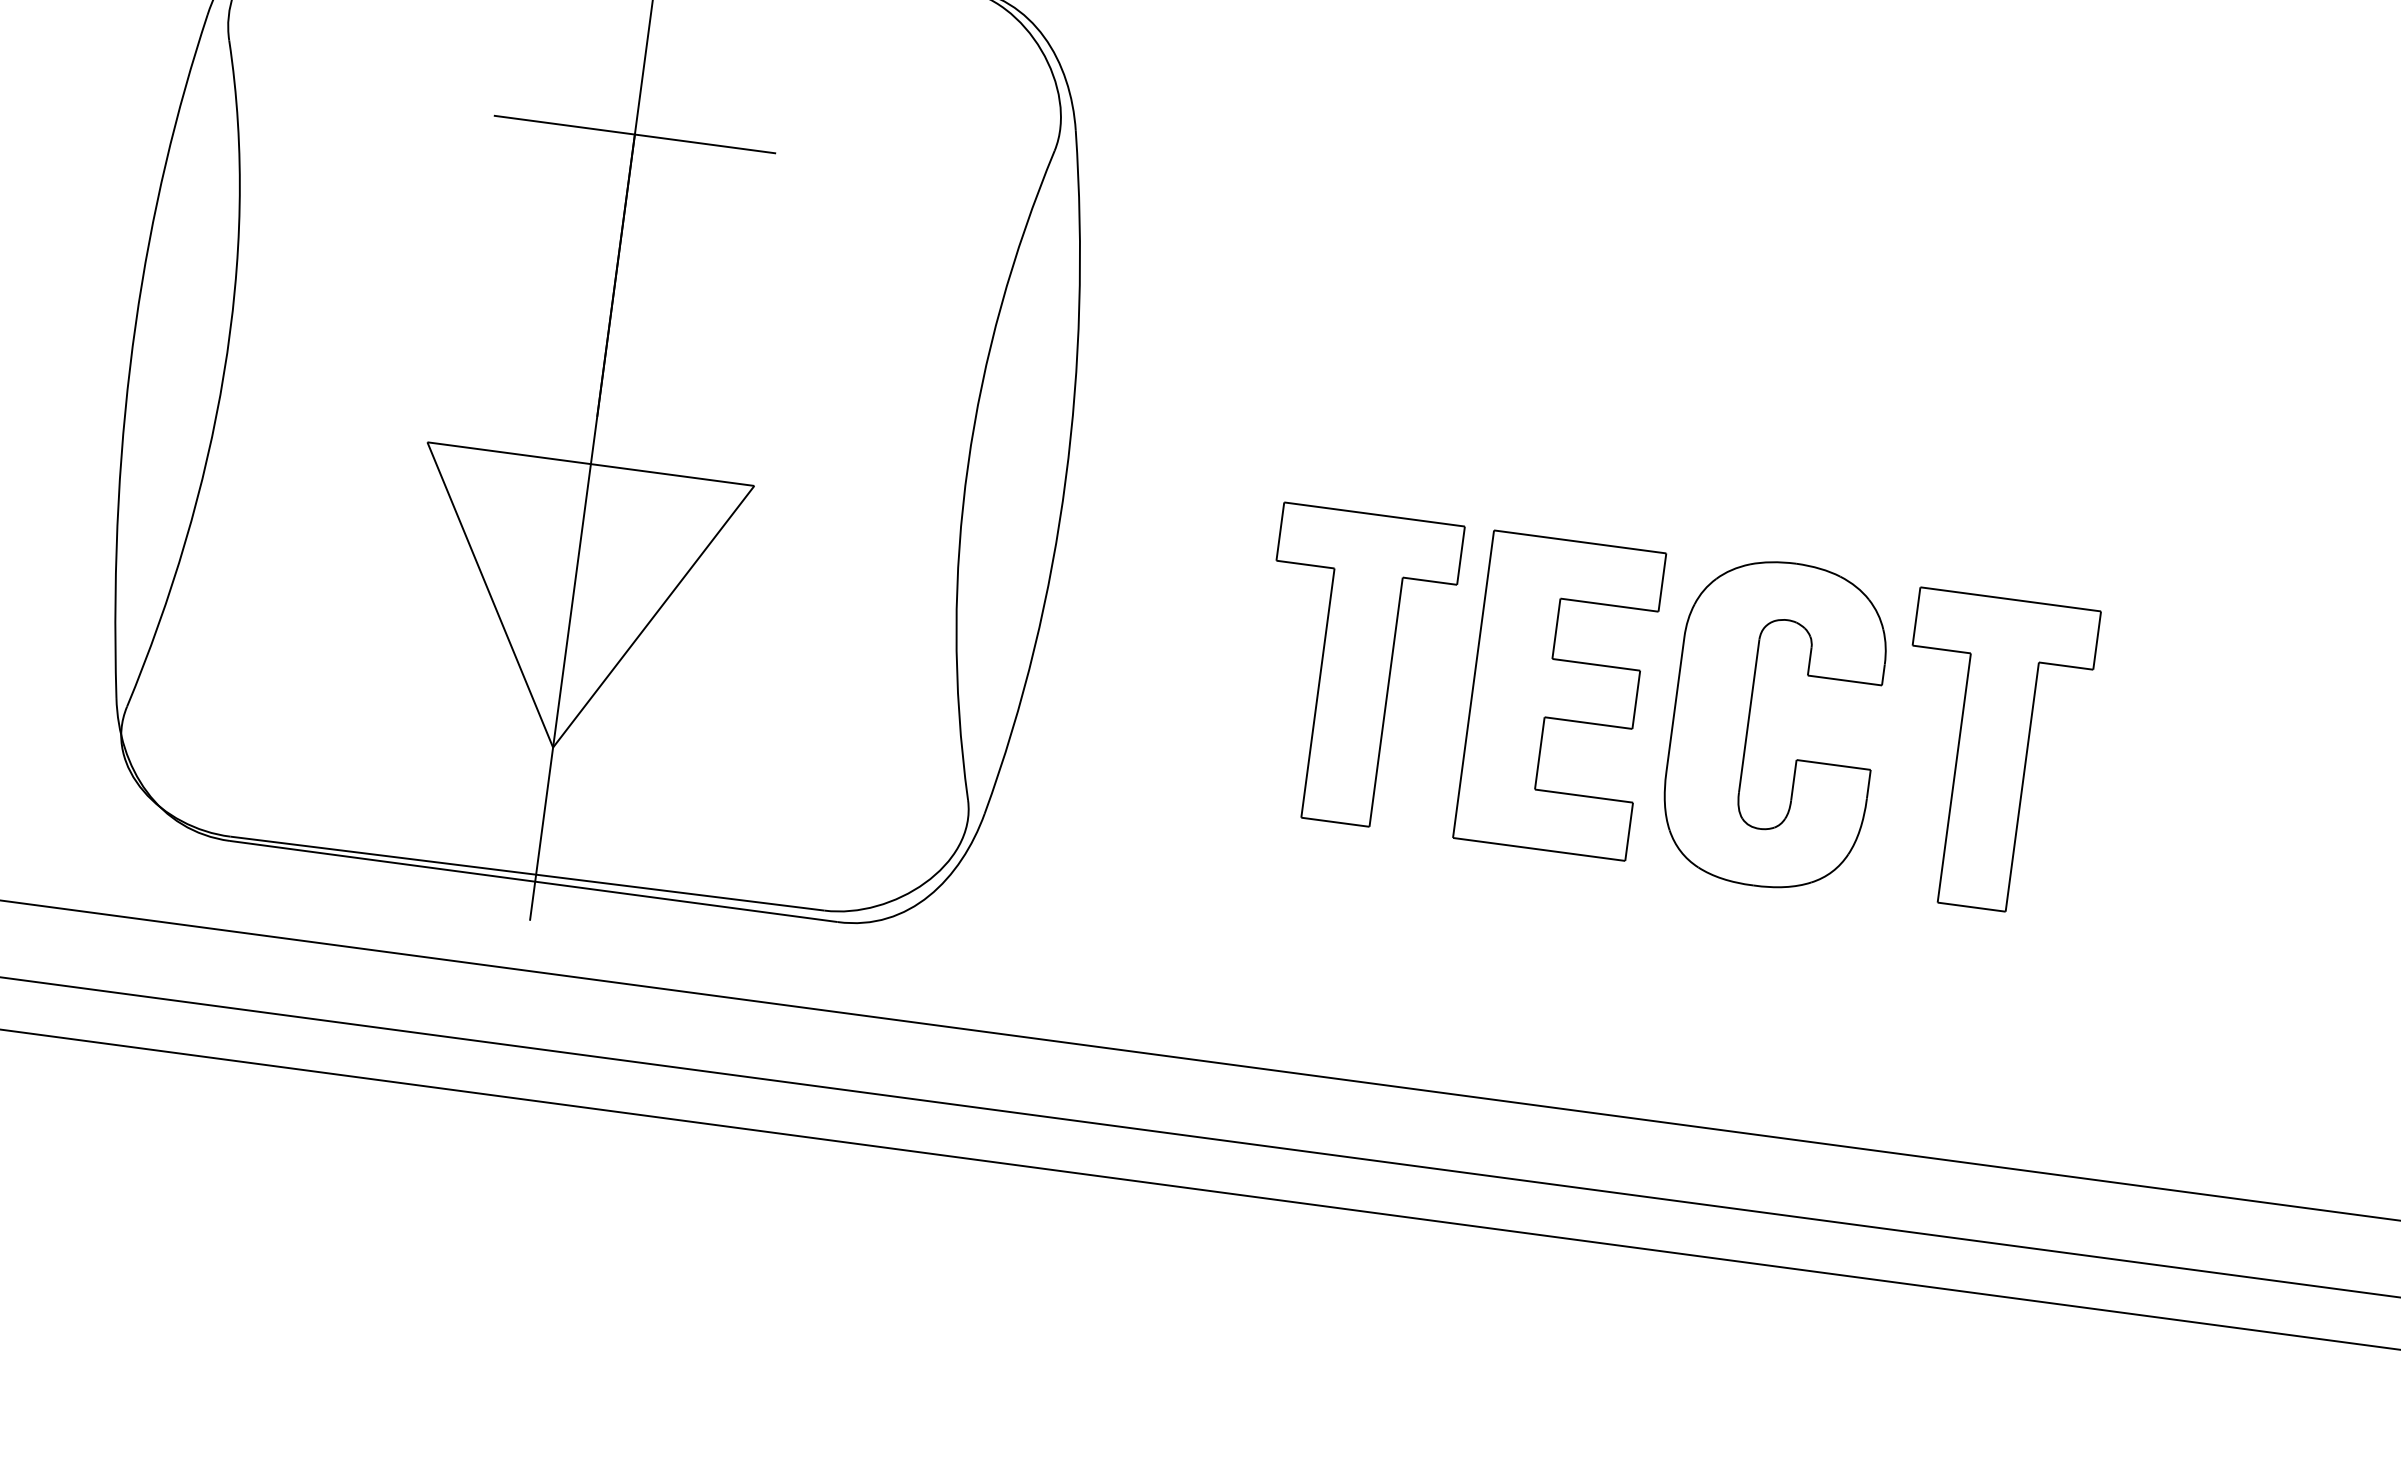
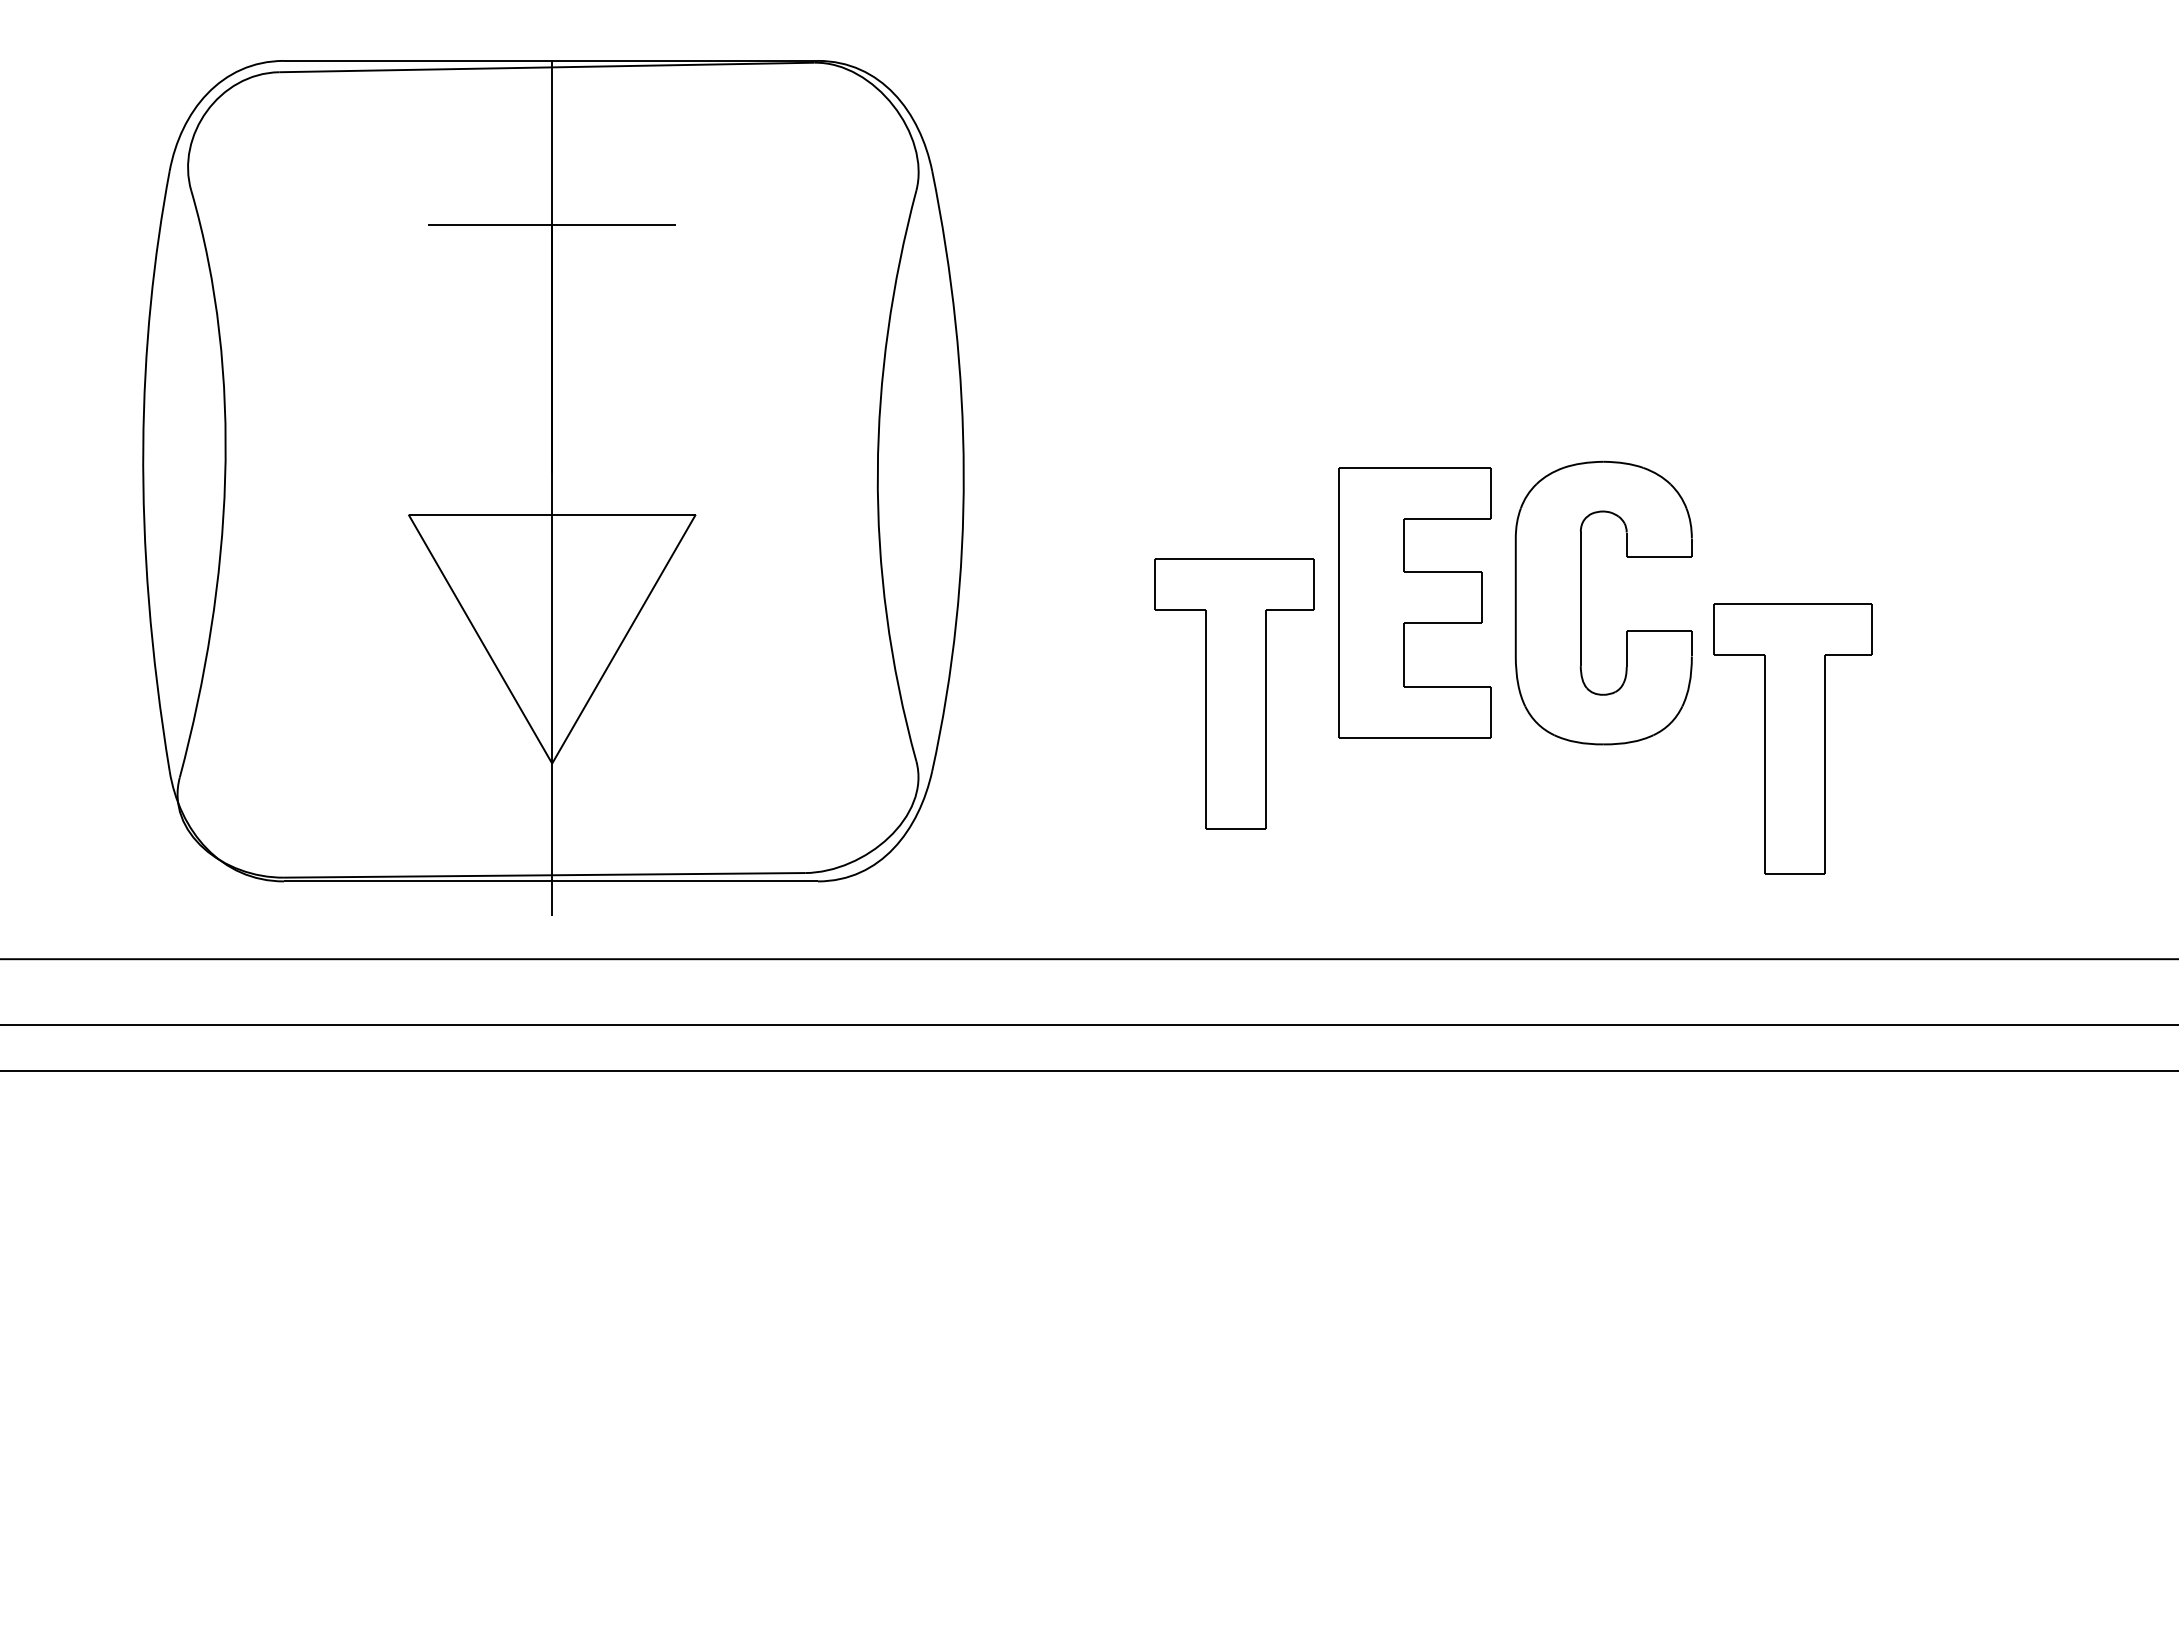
part: (1354, 667) -> (1234, 693), moved
part: (1989, 752) -> (1792, 738), moved

